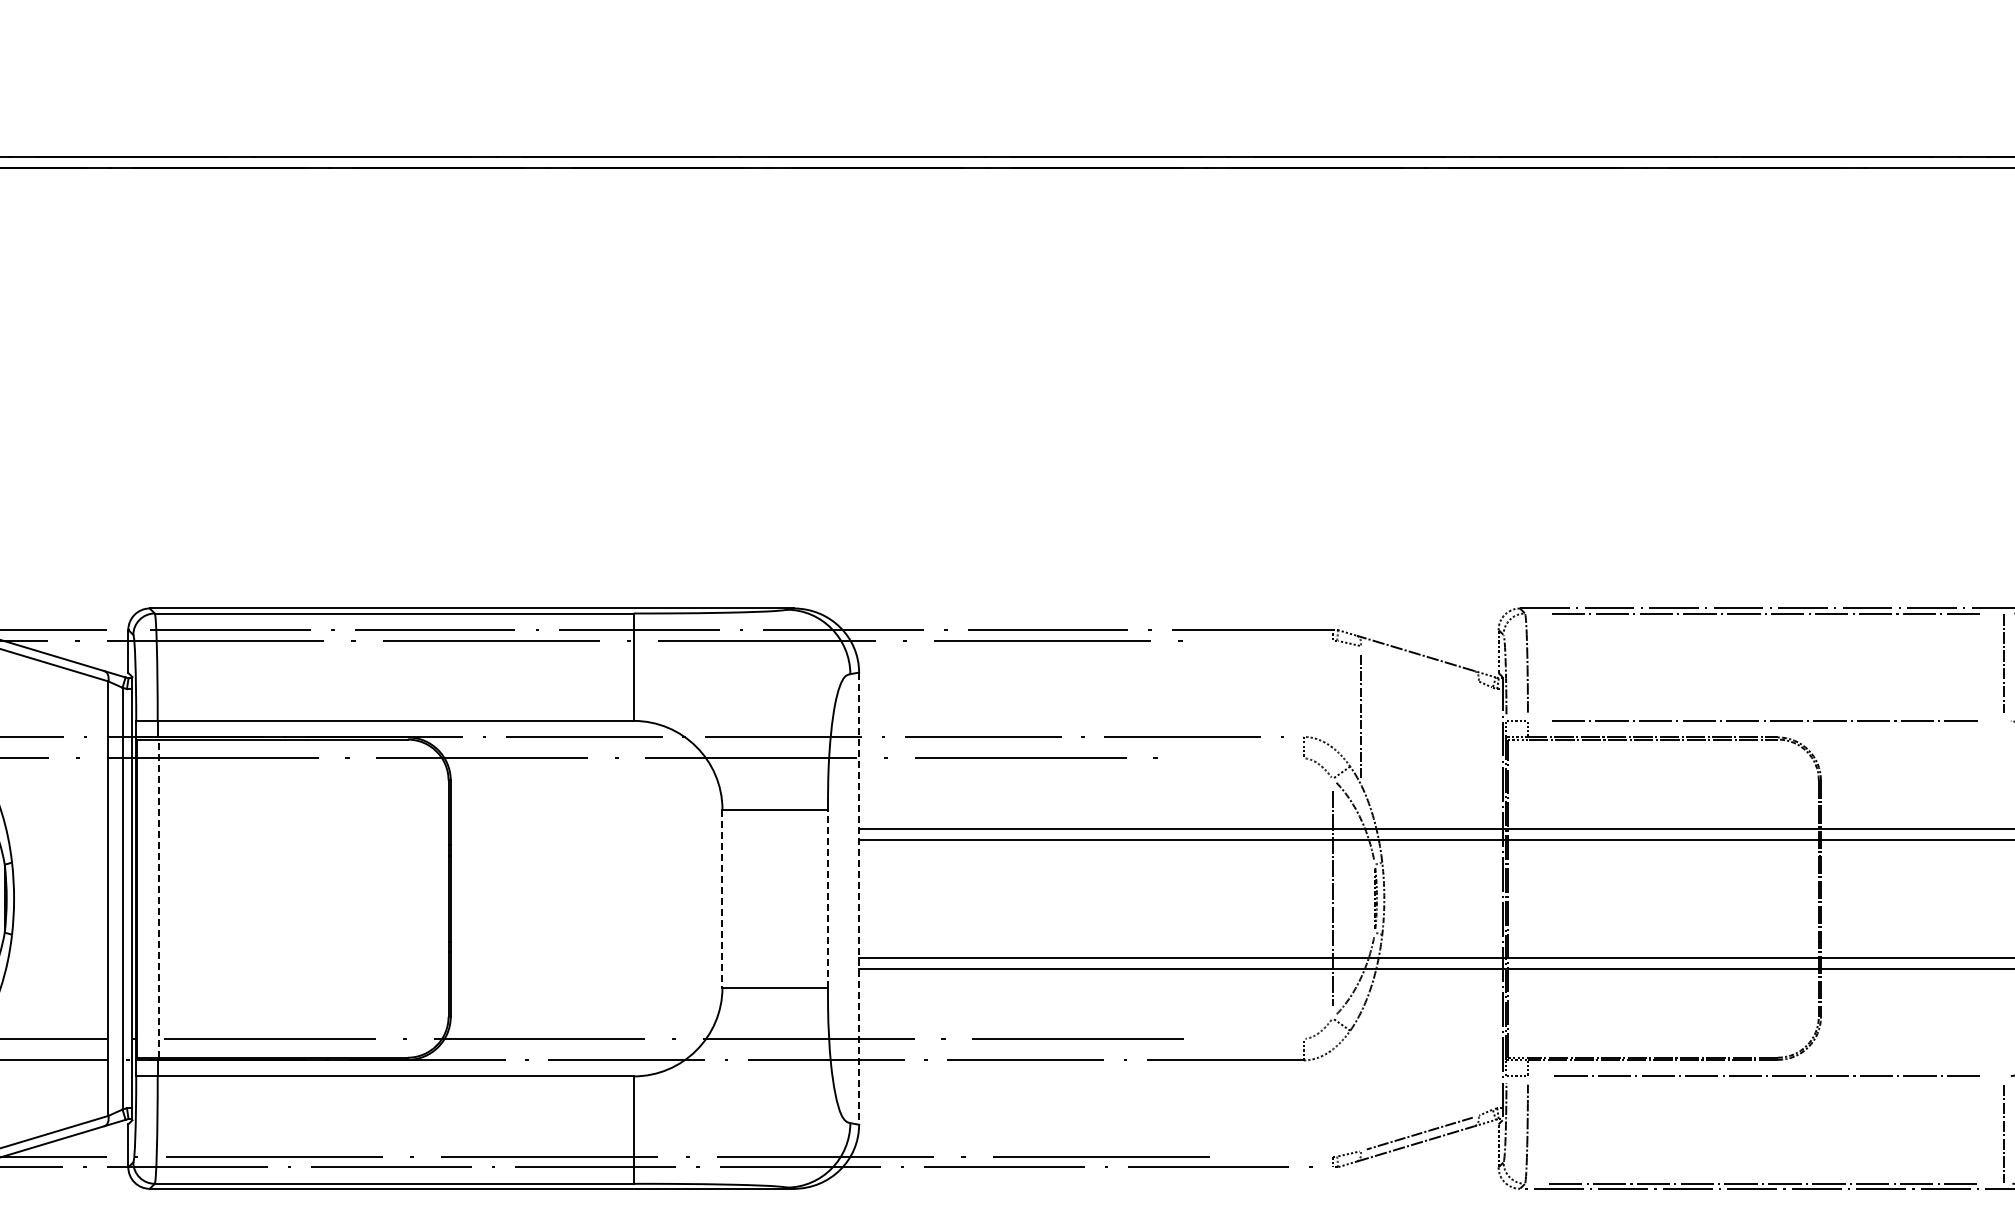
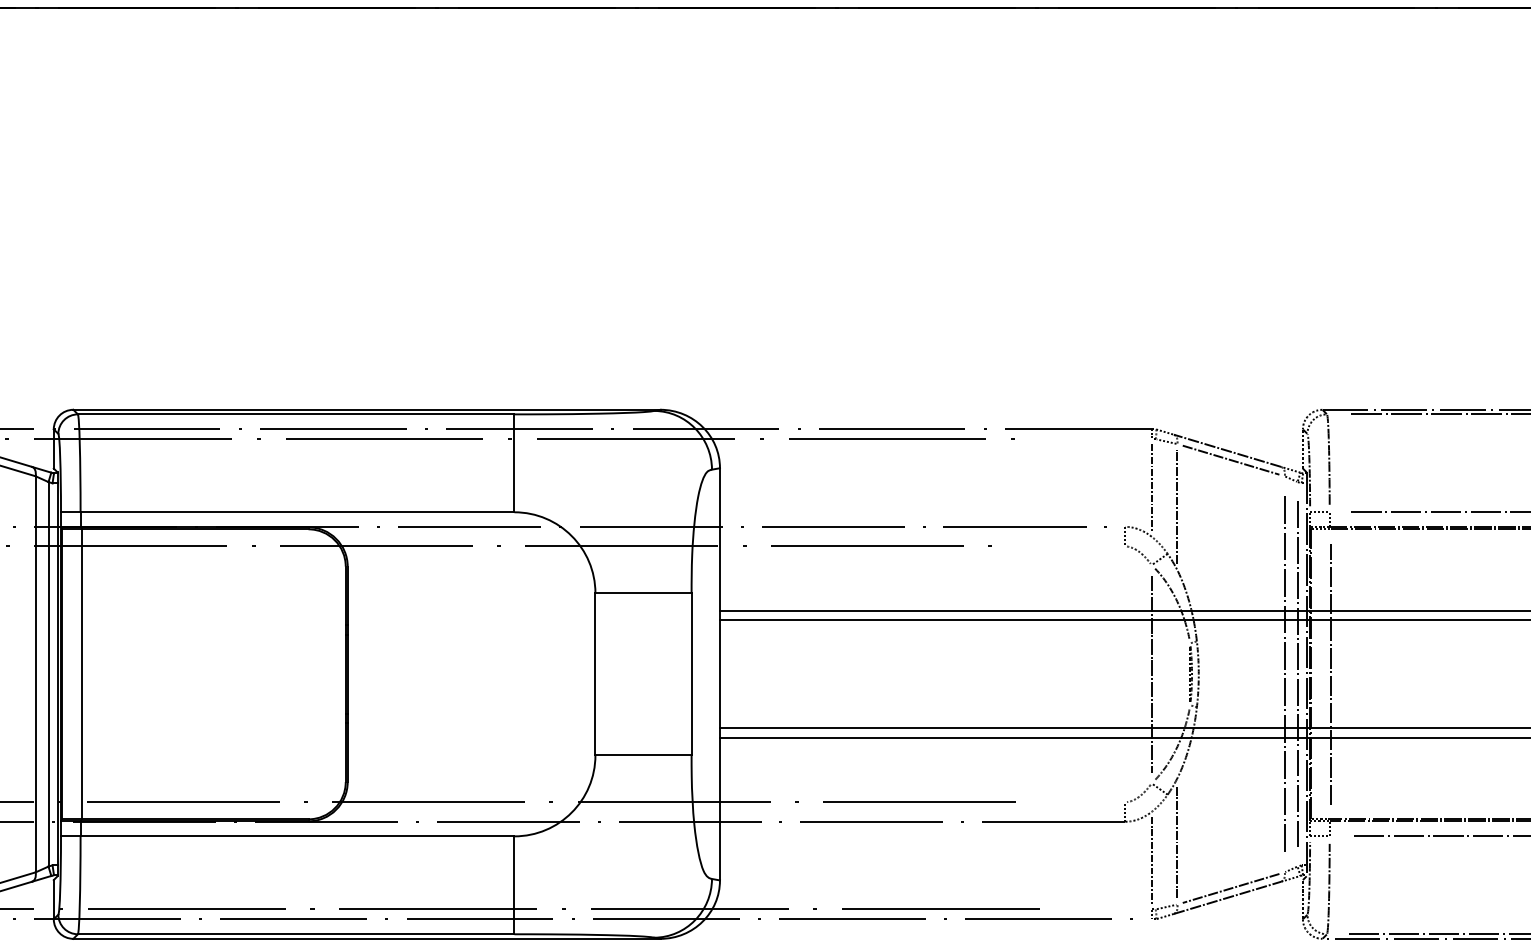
line: (1419, 663) -> (1230, 459), added
line: (1332, 694) -> (1151, 488), added
line: (158, 898) -> (81, 674), dashed -> solid
line: (722, 898) -> (595, 674), dashed -> solid
line: (827, 898) -> (691, 674), dashed -> solid
line: (1478, 898) -> (1284, 674), added
line: (1492, 898) -> (1297, 674), added
line: (1529, 898) -> (1331, 674), added
line: (859, 899) -> (720, 675), dashed -> solid
line: (1360, 1081) -> (1177, 841), added
line: (1332, 1102) -> (1151, 860), added

